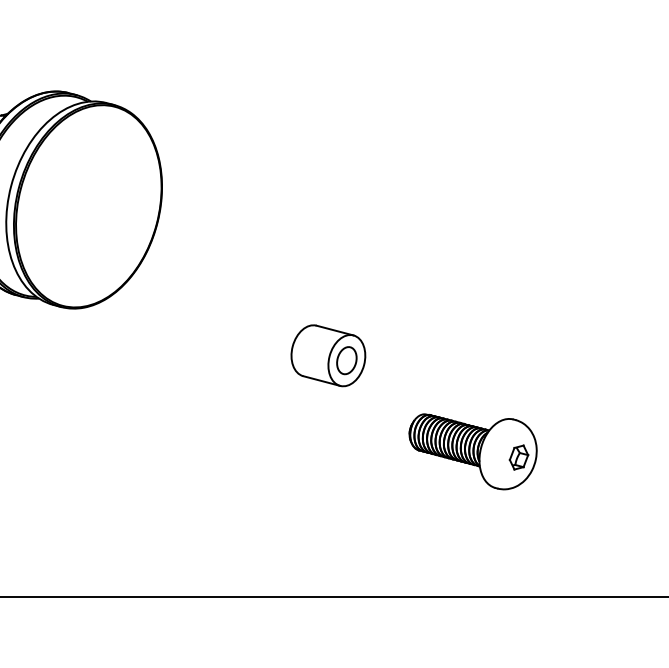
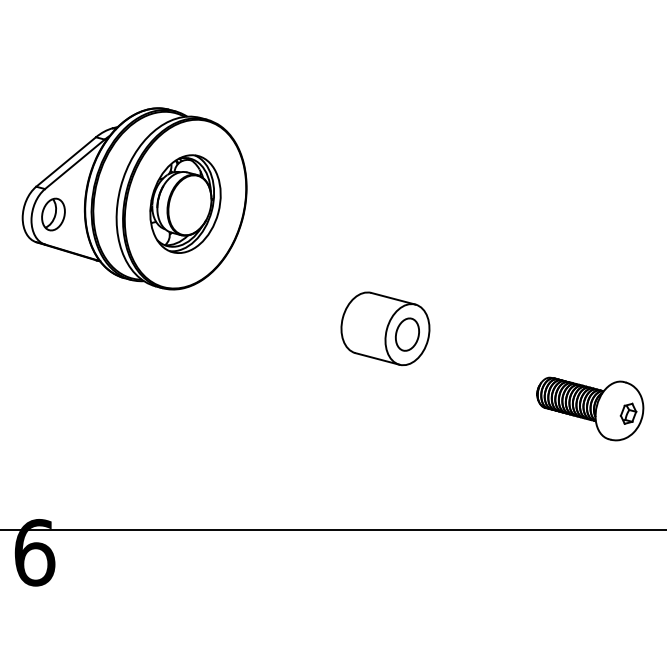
part: (88, 205) -> (185, 203), added
part: (328, 355) -> (385, 328), size x1.43
part: (473, 451) -> (590, 408), moved

